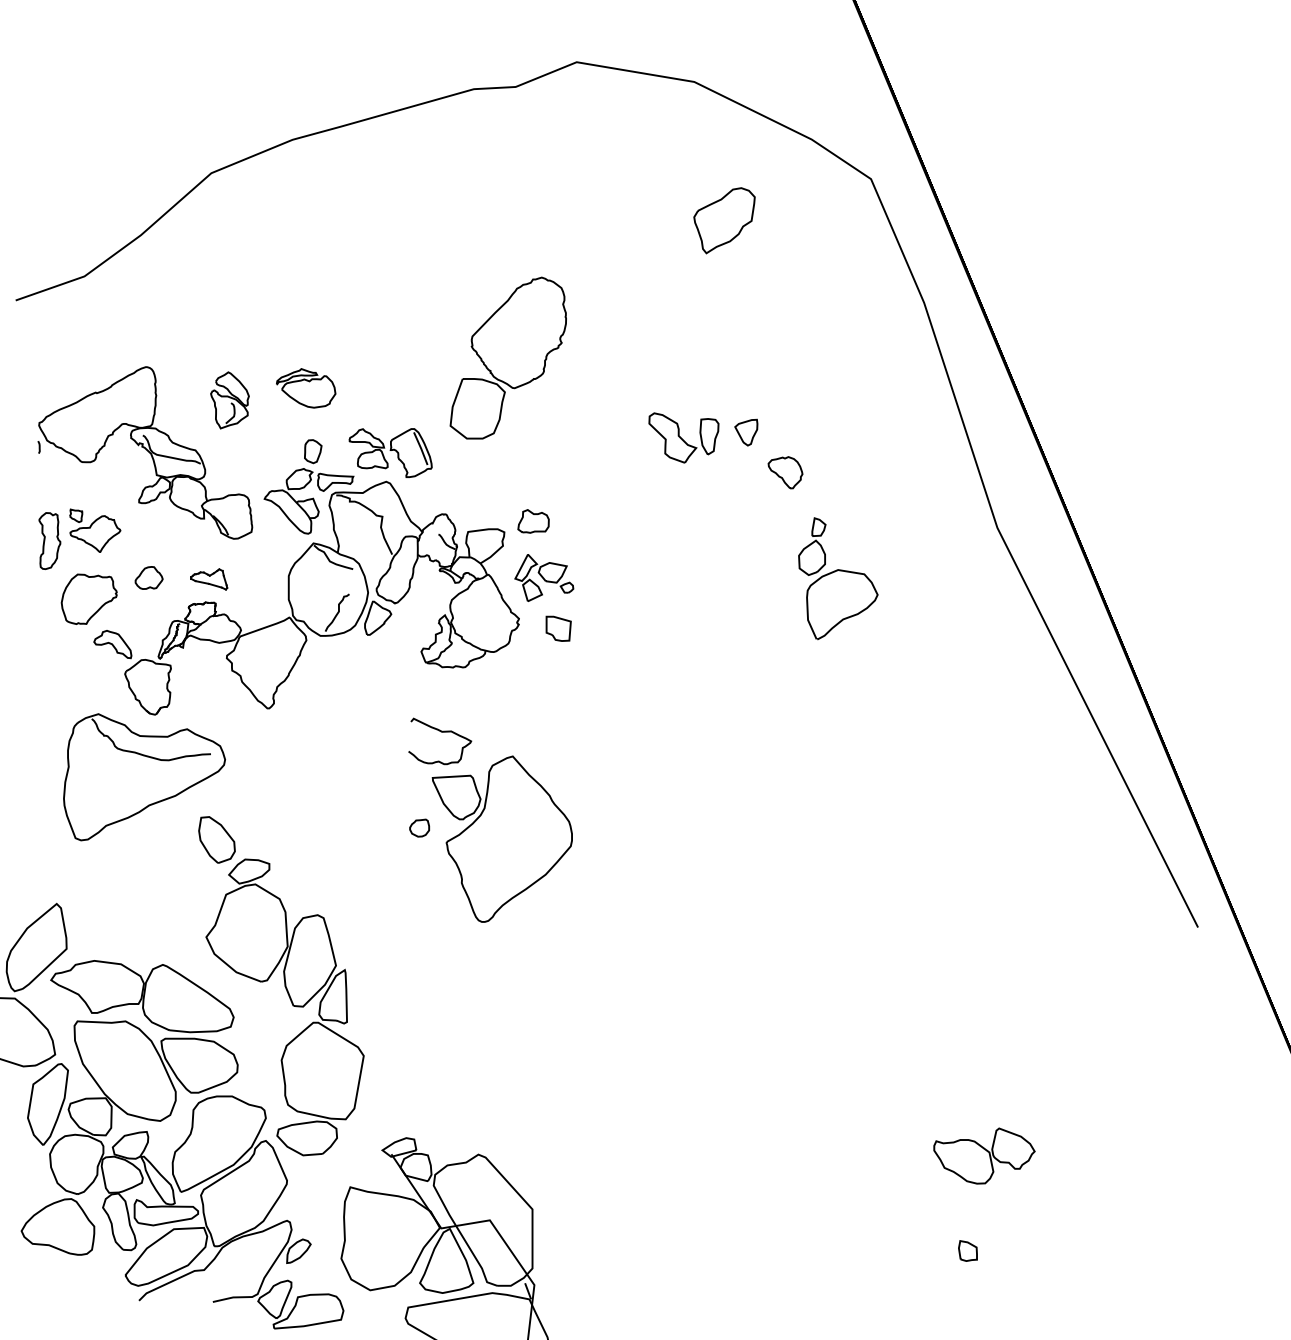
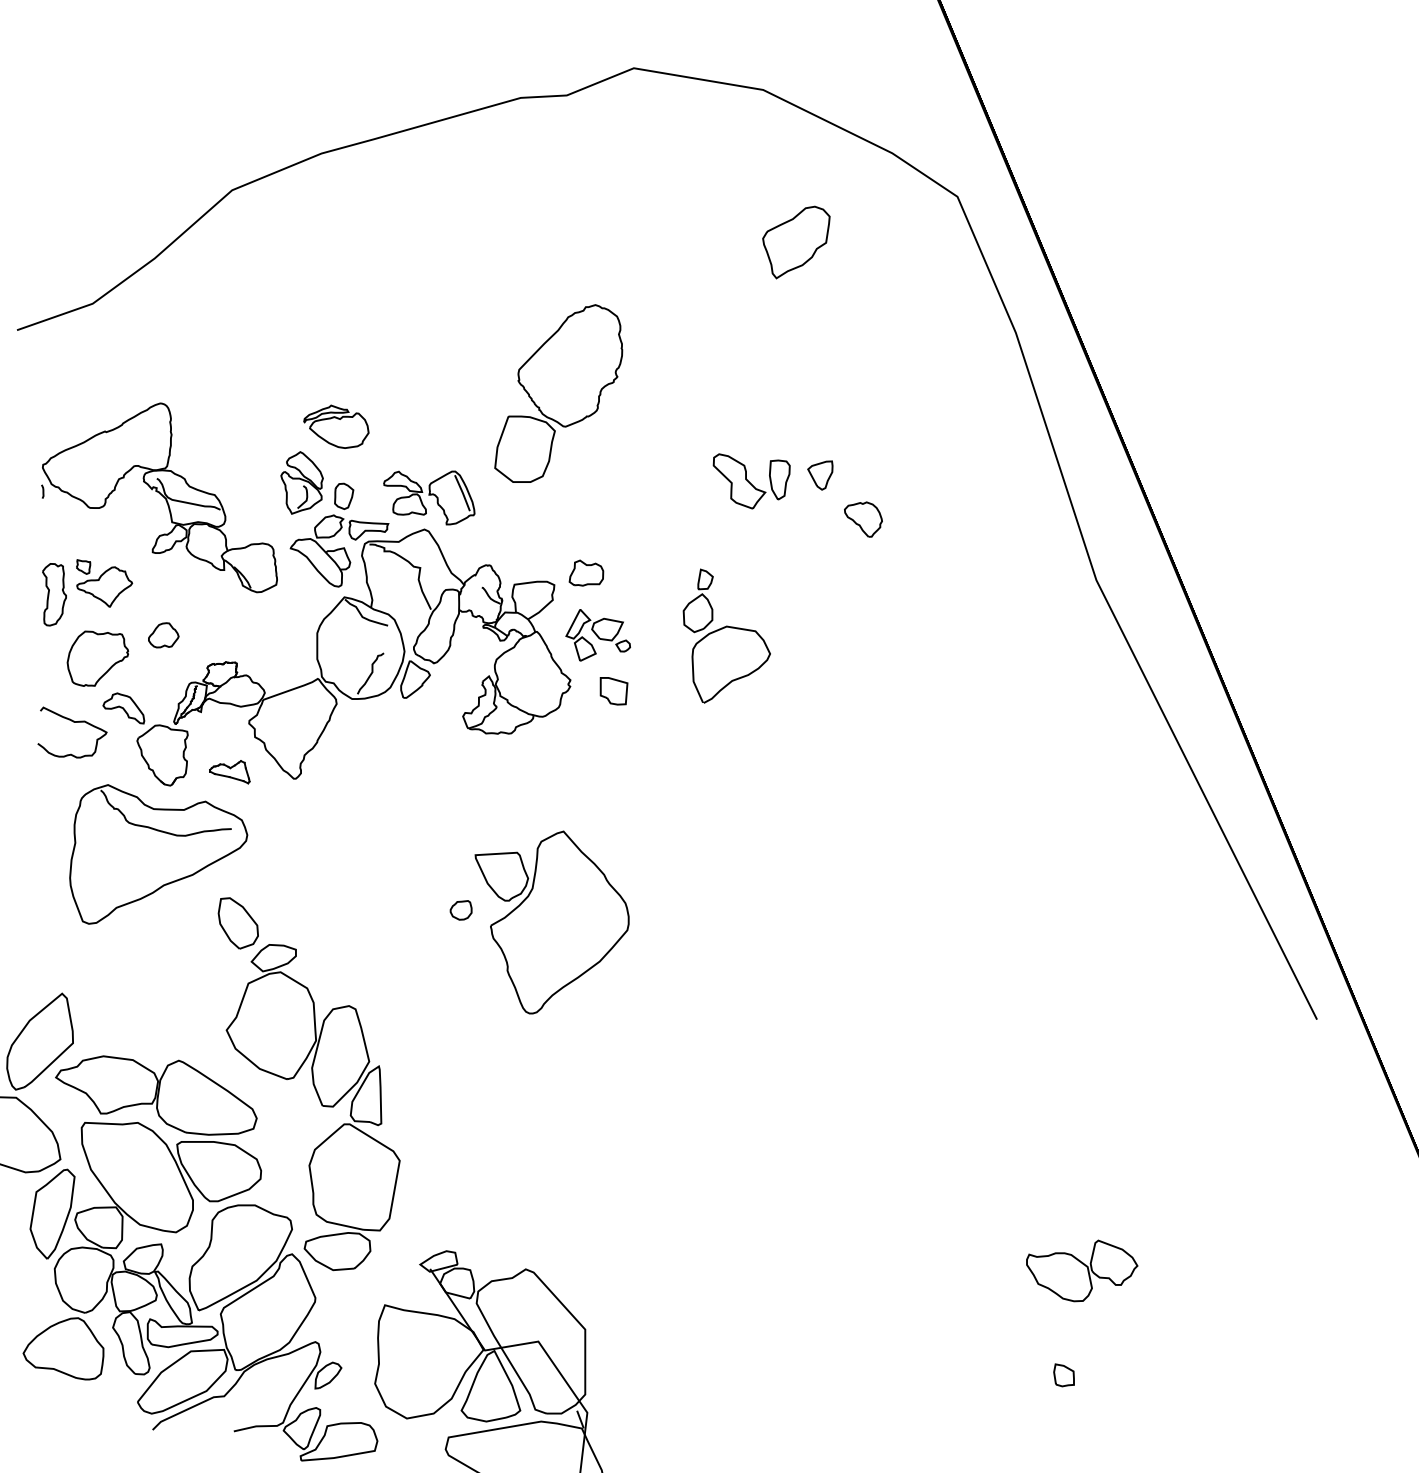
part: (229, 400) -> (301, 483), moved
part: (838, 578) -> (727, 635), moved
part: (209, 579) -> (230, 772), moved
curve: (441, 732) -> (73, 722), moved

